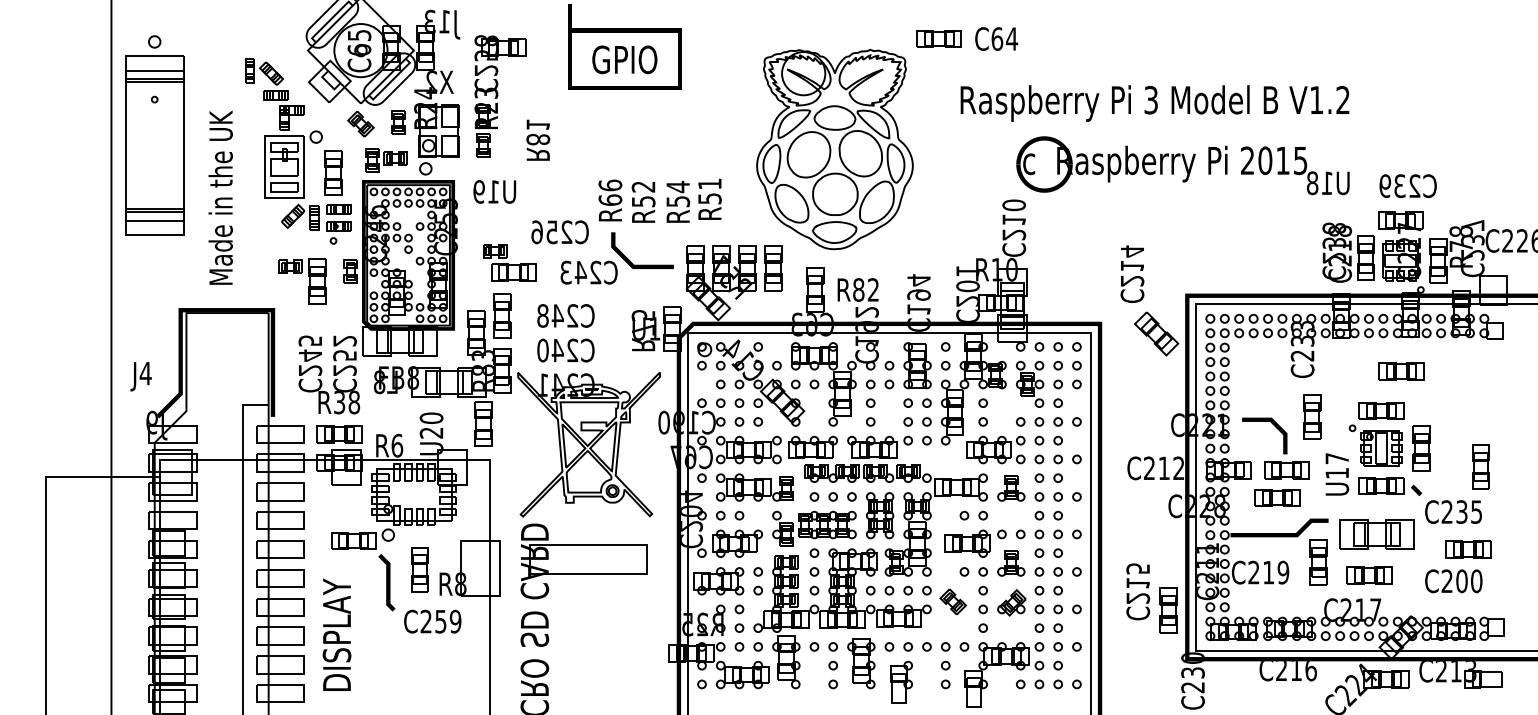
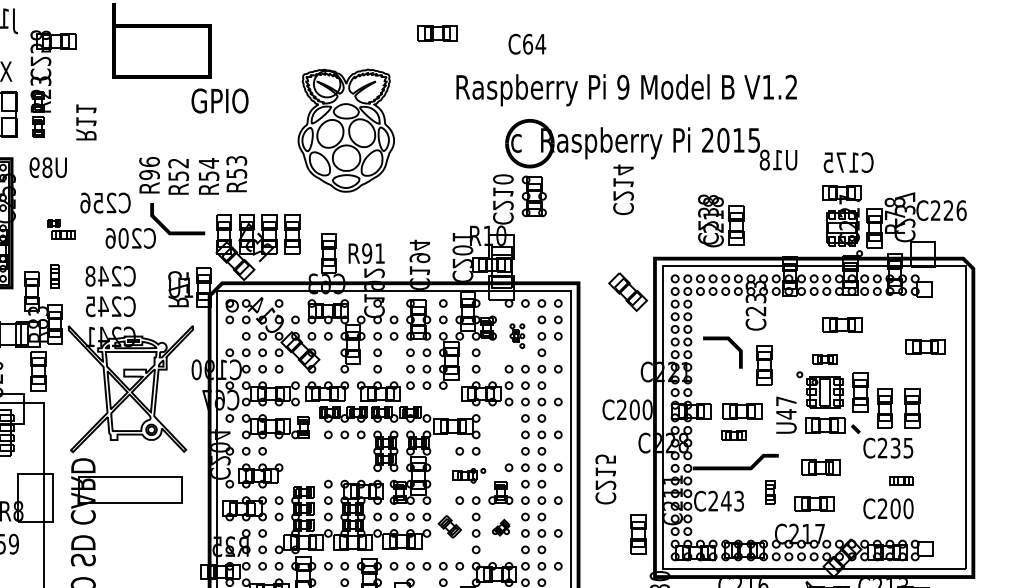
text: (996, 38) -> (527, 43), moved
text: (624, 59) -> (219, 100), moved
text: (1151, 100) -> (623, 87), 3 -> 9
text: (538, 139) -> (86, 121), R81 -> R11
part: (834, 149) -> (345, 130), size x0.7
text: (709, 183) -> (236, 160), R51 -> R53
text: (1399, 186) -> (840, 162), C239 -> C175
text: (493, 191) -> (47, 167), U19 -> U89
text: (610, 200) -> (149, 175), R66 -> R96
part: (1049, 224) -> (534, 196), added
part: (1348, 252) -> (720, 220), moved
part: (509, 262) -> (61, 229), size x0.6
text: (573, 272) -> (117, 238), C243 -> C206
text: (1132, 273) -> (623, 189), moved
text: (865, 289) -> (373, 253), R82 -> R91
part: (502, 315) -> (55, 275), size x0.6
text: (542, 350) -> (90, 306), C240 -> C245
part: (1030, 383) -> (517, 335), size x0.6
part: (1496, 396) -> (925, 346), added
part: (1381, 410) -> (825, 359), size x0.6
line: (1273, 425) -> (730, 343), moved
part: (1449, 466) -> (884, 408), added
text: (1171, 468) -> (641, 409), C212 -> C200
text: (1336, 473) -> (785, 414), U17 -> U47
part: (1011, 488) -> (500, 427), removed
part: (1277, 497) -> (734, 435), size x0.6
part: (814, 528) -> (328, 462), removed
part: (1376, 534) -> (820, 467), size x0.6
part: (975, 543) -> (469, 475), size x0.6
part: (1468, 549) -> (901, 480), size x0.6
part: (1318, 562) -> (769, 492), size x0.6
text: (1275, 572) -> (732, 501), C219 -> C243
text: (1138, 591) -> (606, 479), moved
part: (1011, 602) -> (500, 527), size x0.7

